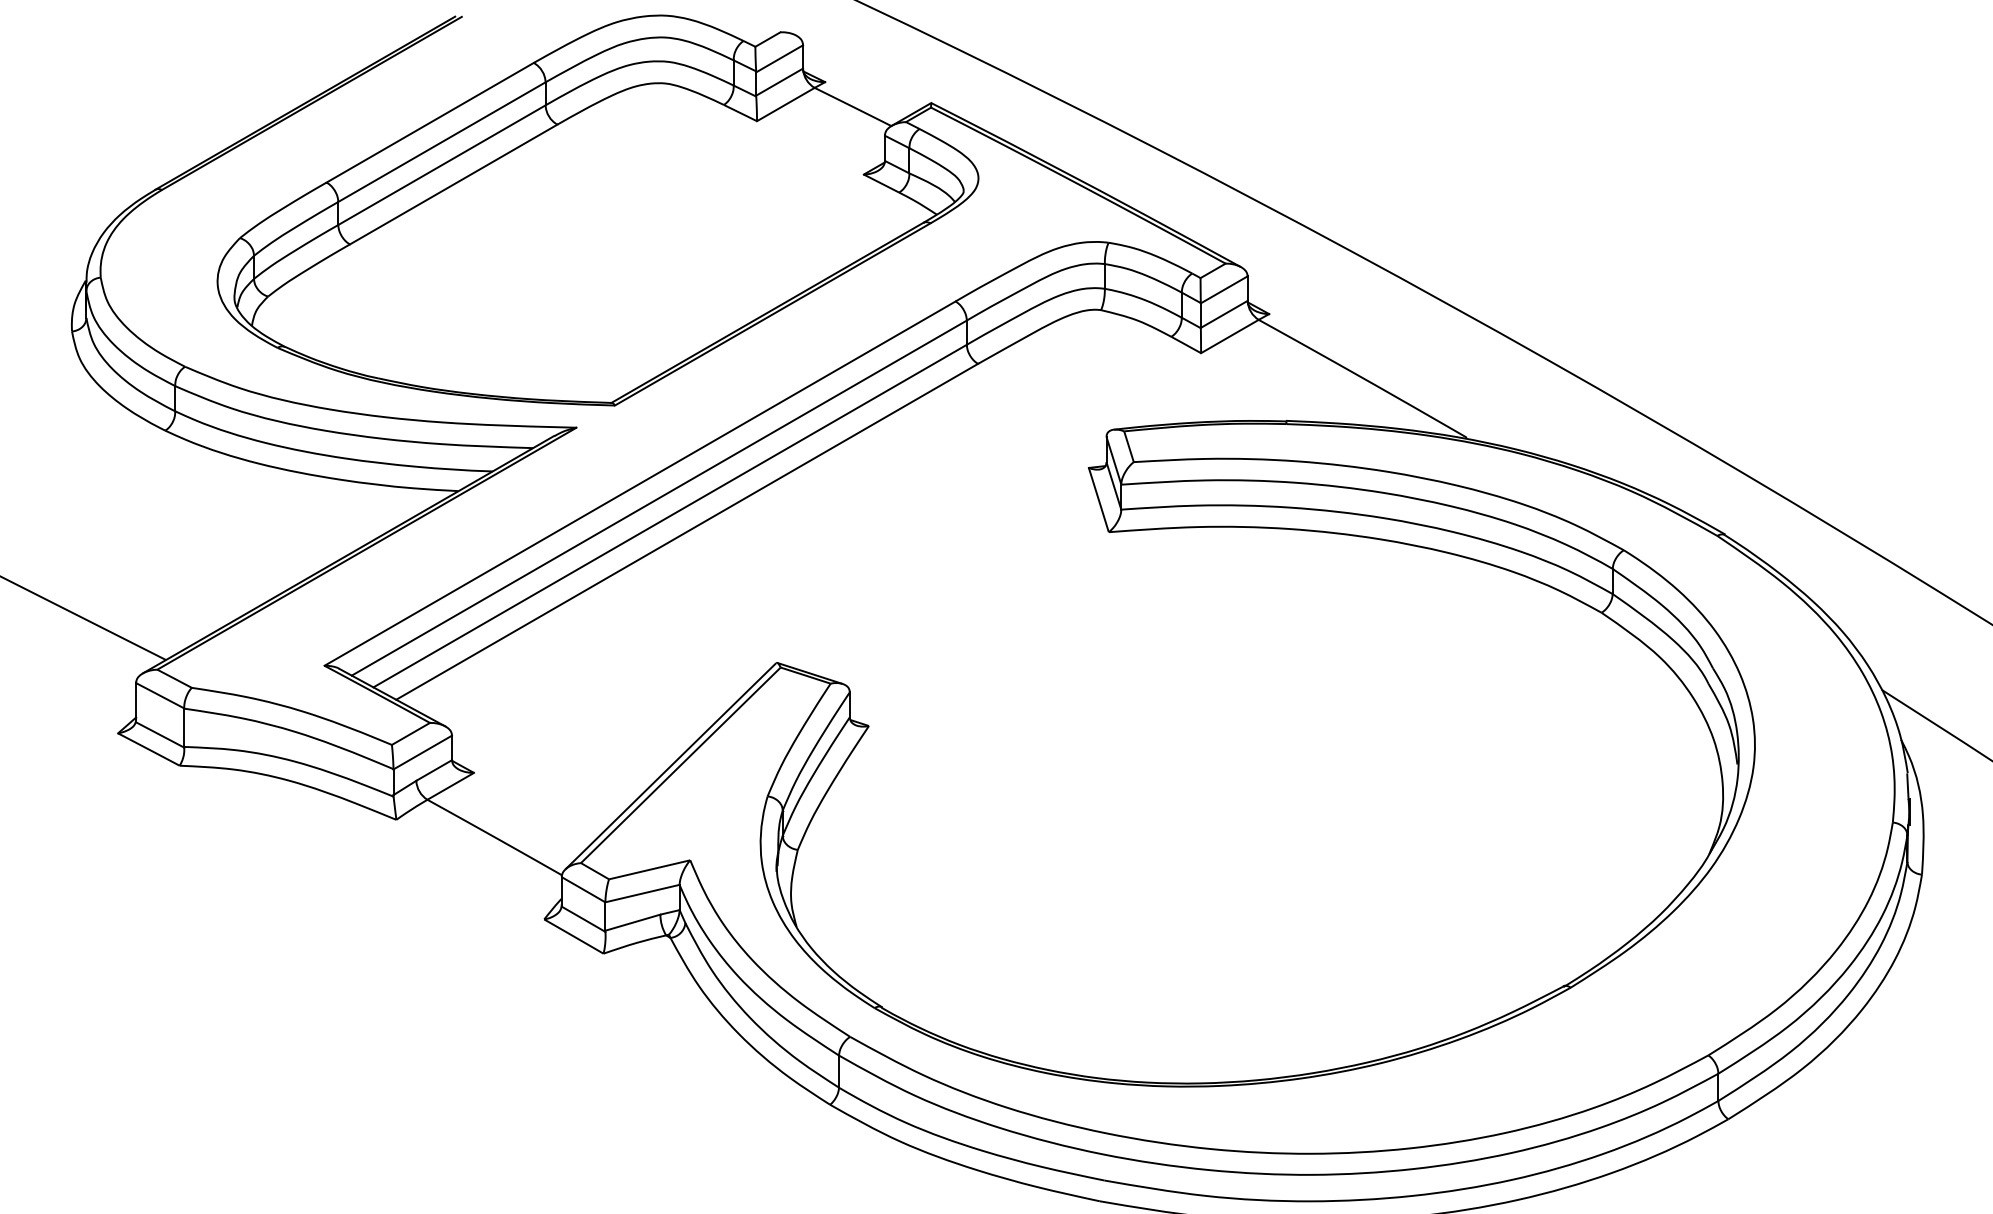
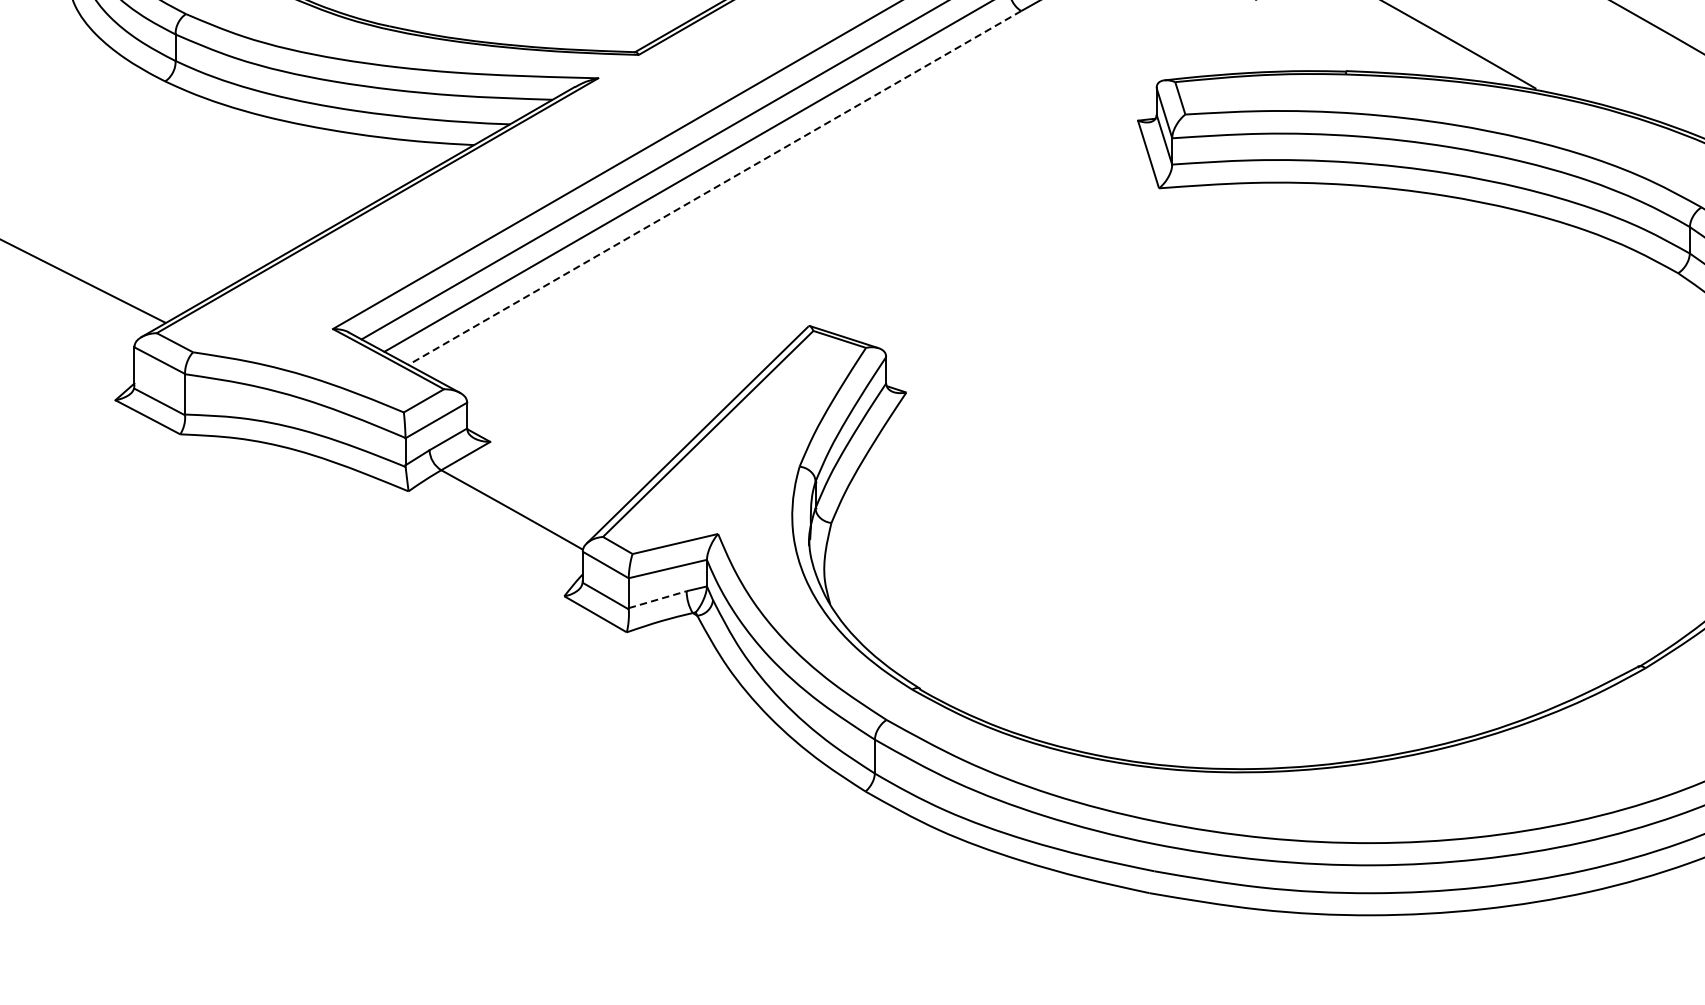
line: (687, 531) -> (715, 187), solid -> dashed
line: (632, 922) -> (657, 599), solid -> dashed

